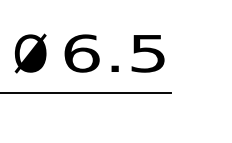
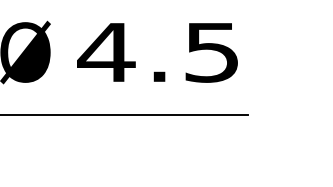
text: (81, 53) -> (106, 52), 6.5 -> 4.5

